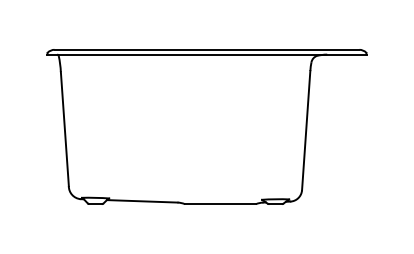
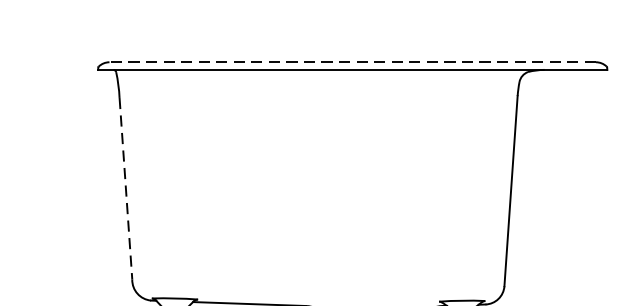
line: (206, 49) -> (351, 61), solid -> dashed
line: (64, 129) -> (125, 189), solid -> dashed

